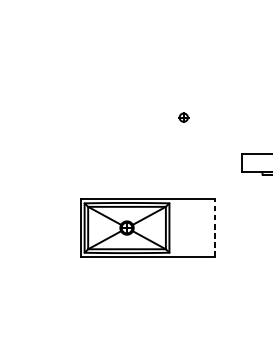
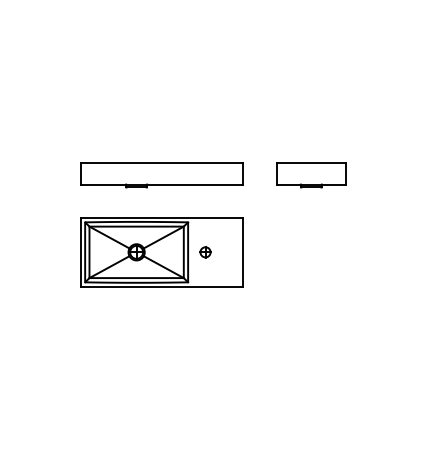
part: (183, 117) -> (205, 252), moved
part: (147, 164) -> (161, 175), added
line: (215, 228) -> (243, 252), dashed -> solid

